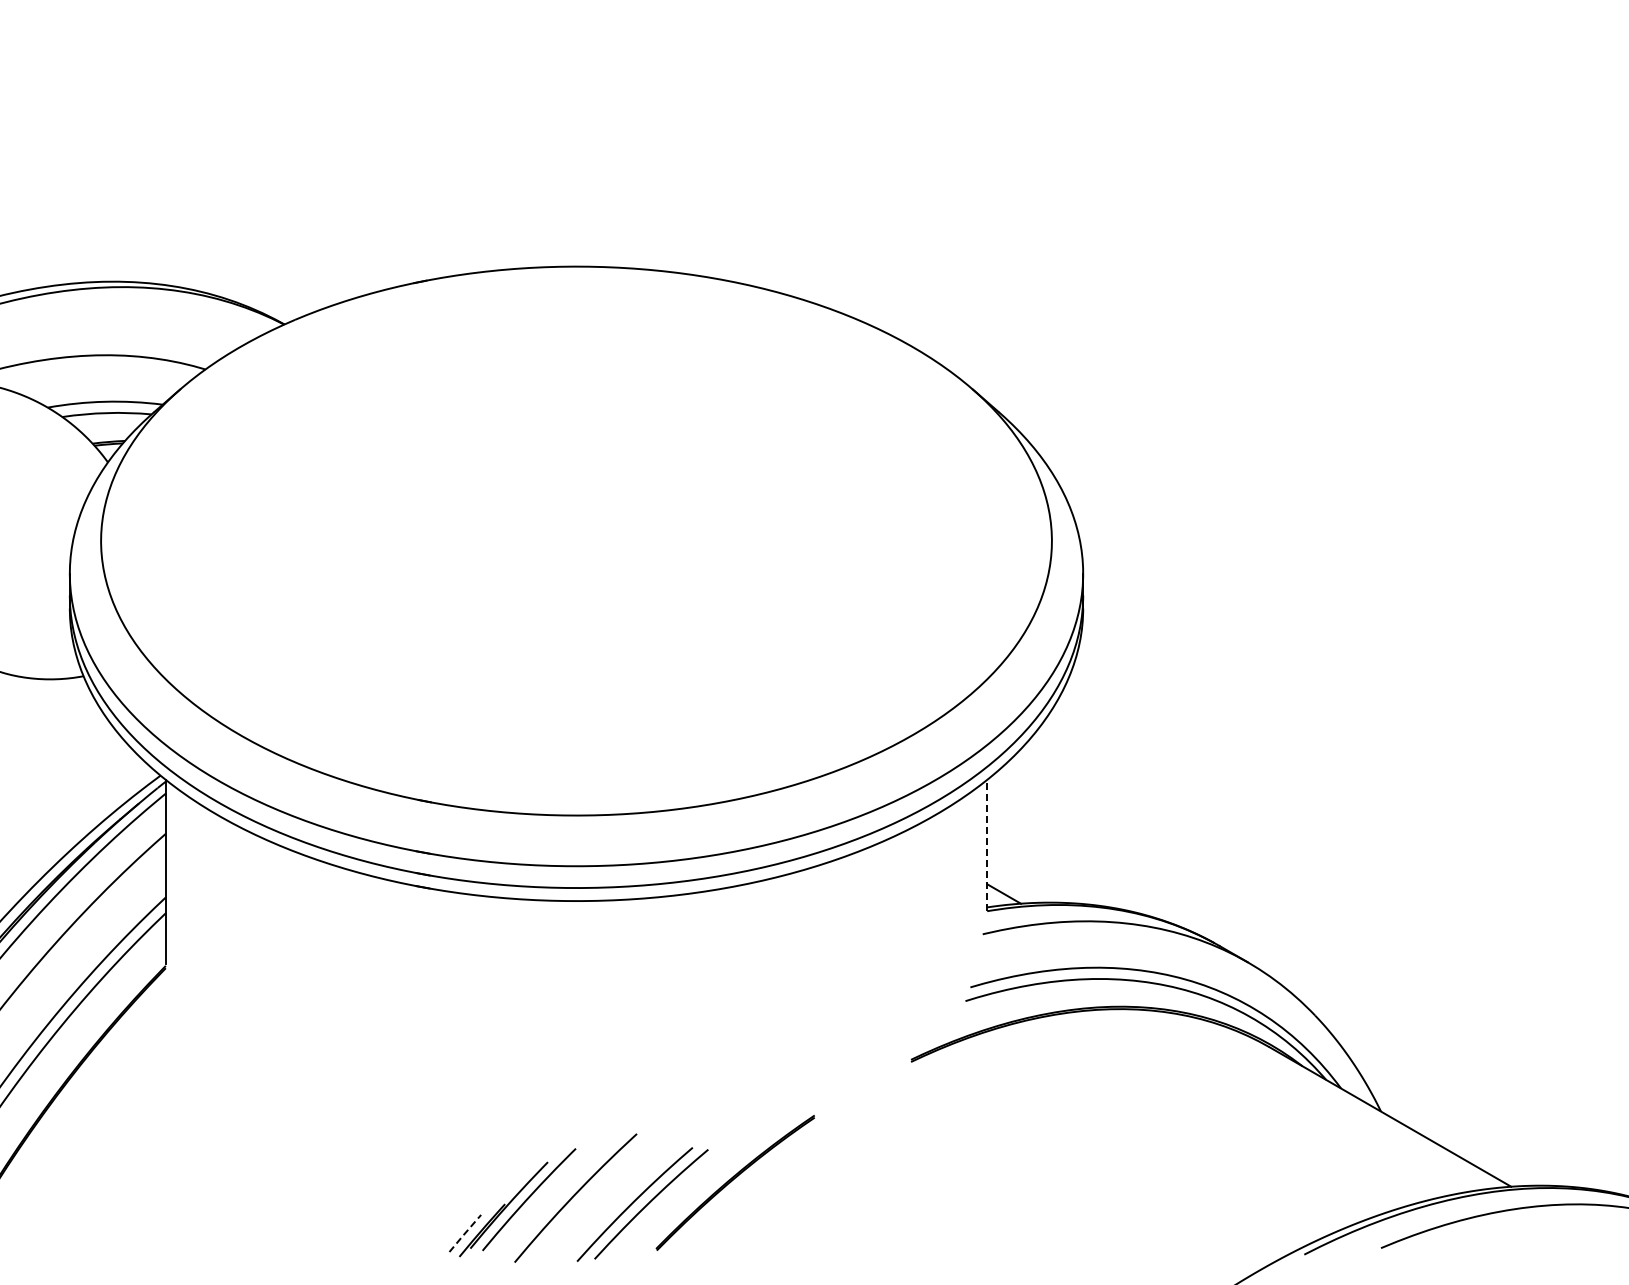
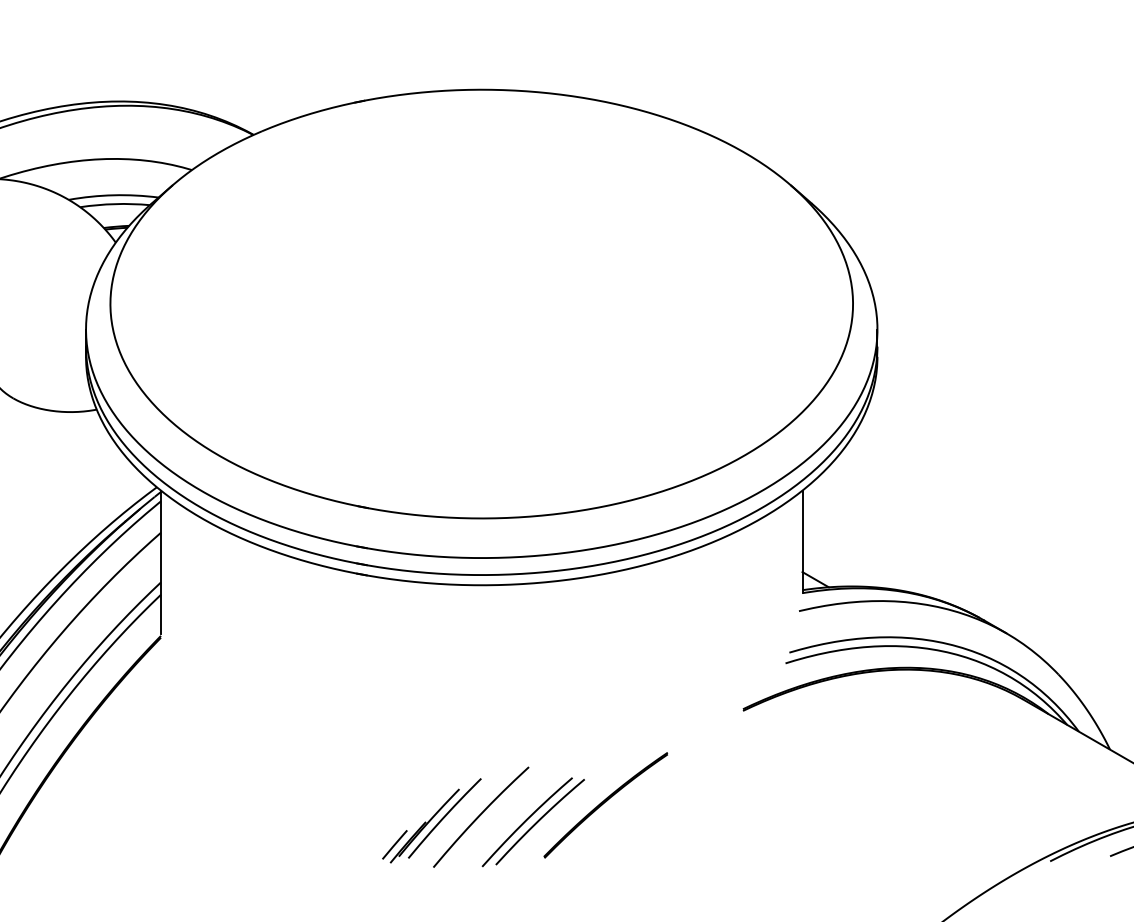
line: (987, 845) -> (802, 541), dashed -> solid
line: (465, 1233) -> (395, 844), dashed -> solid

